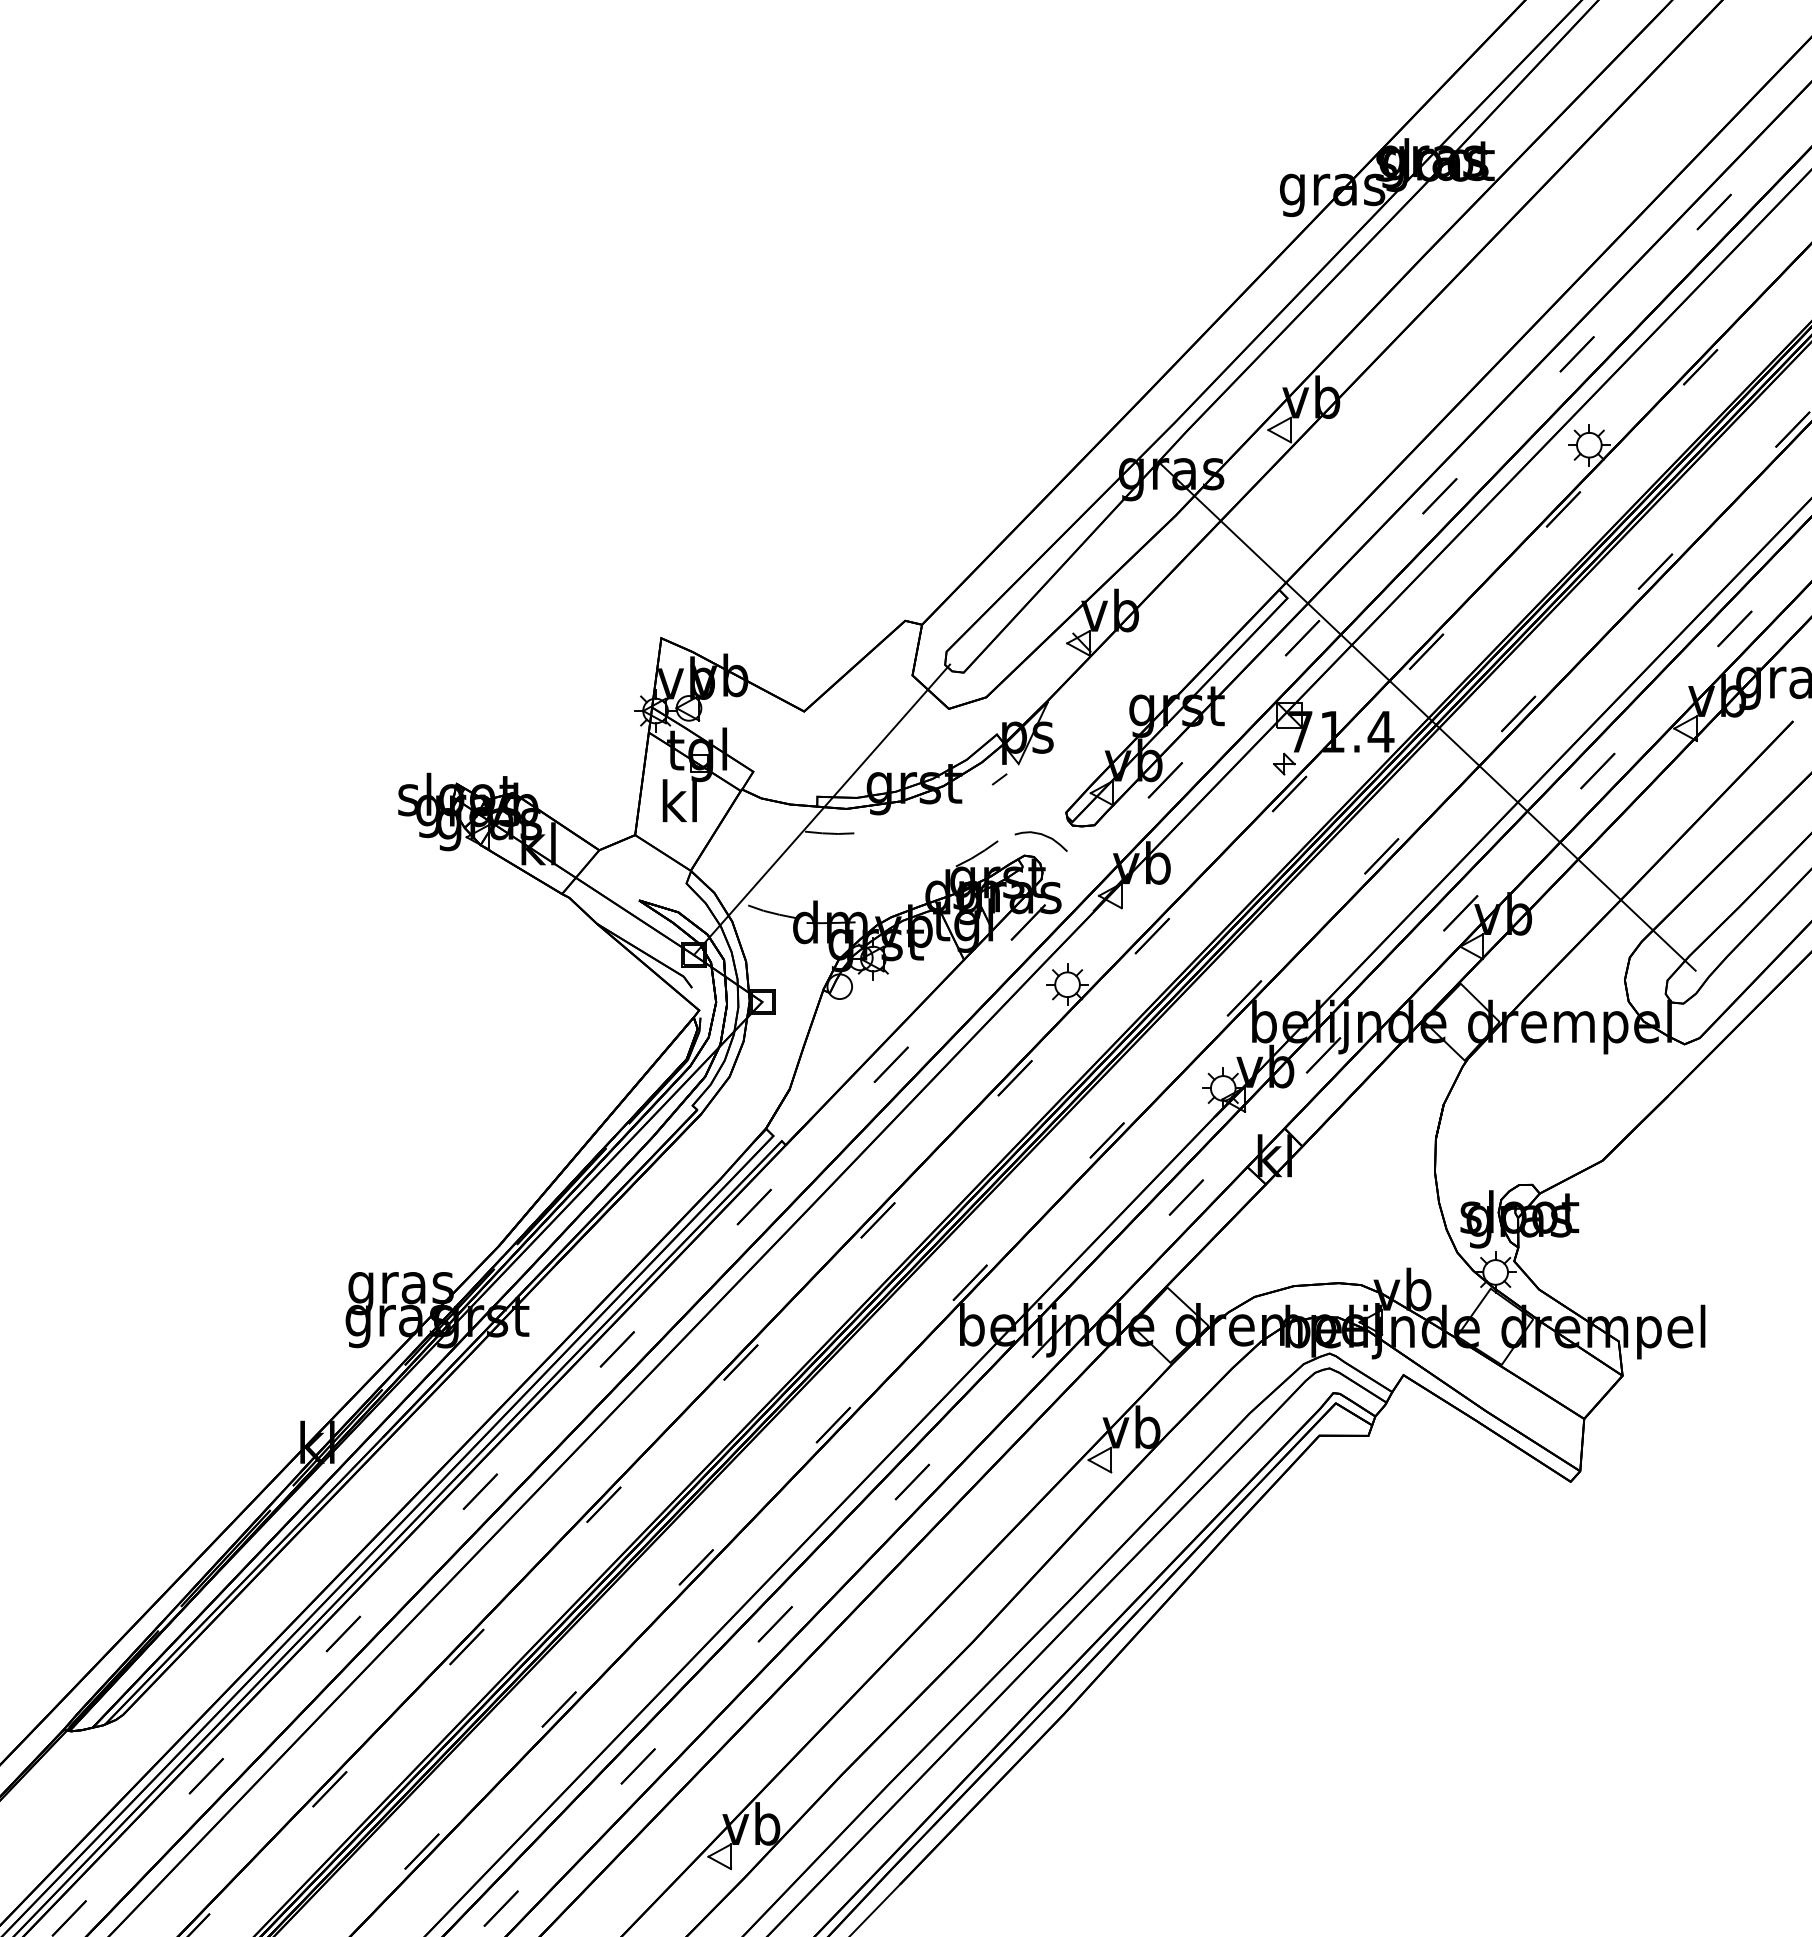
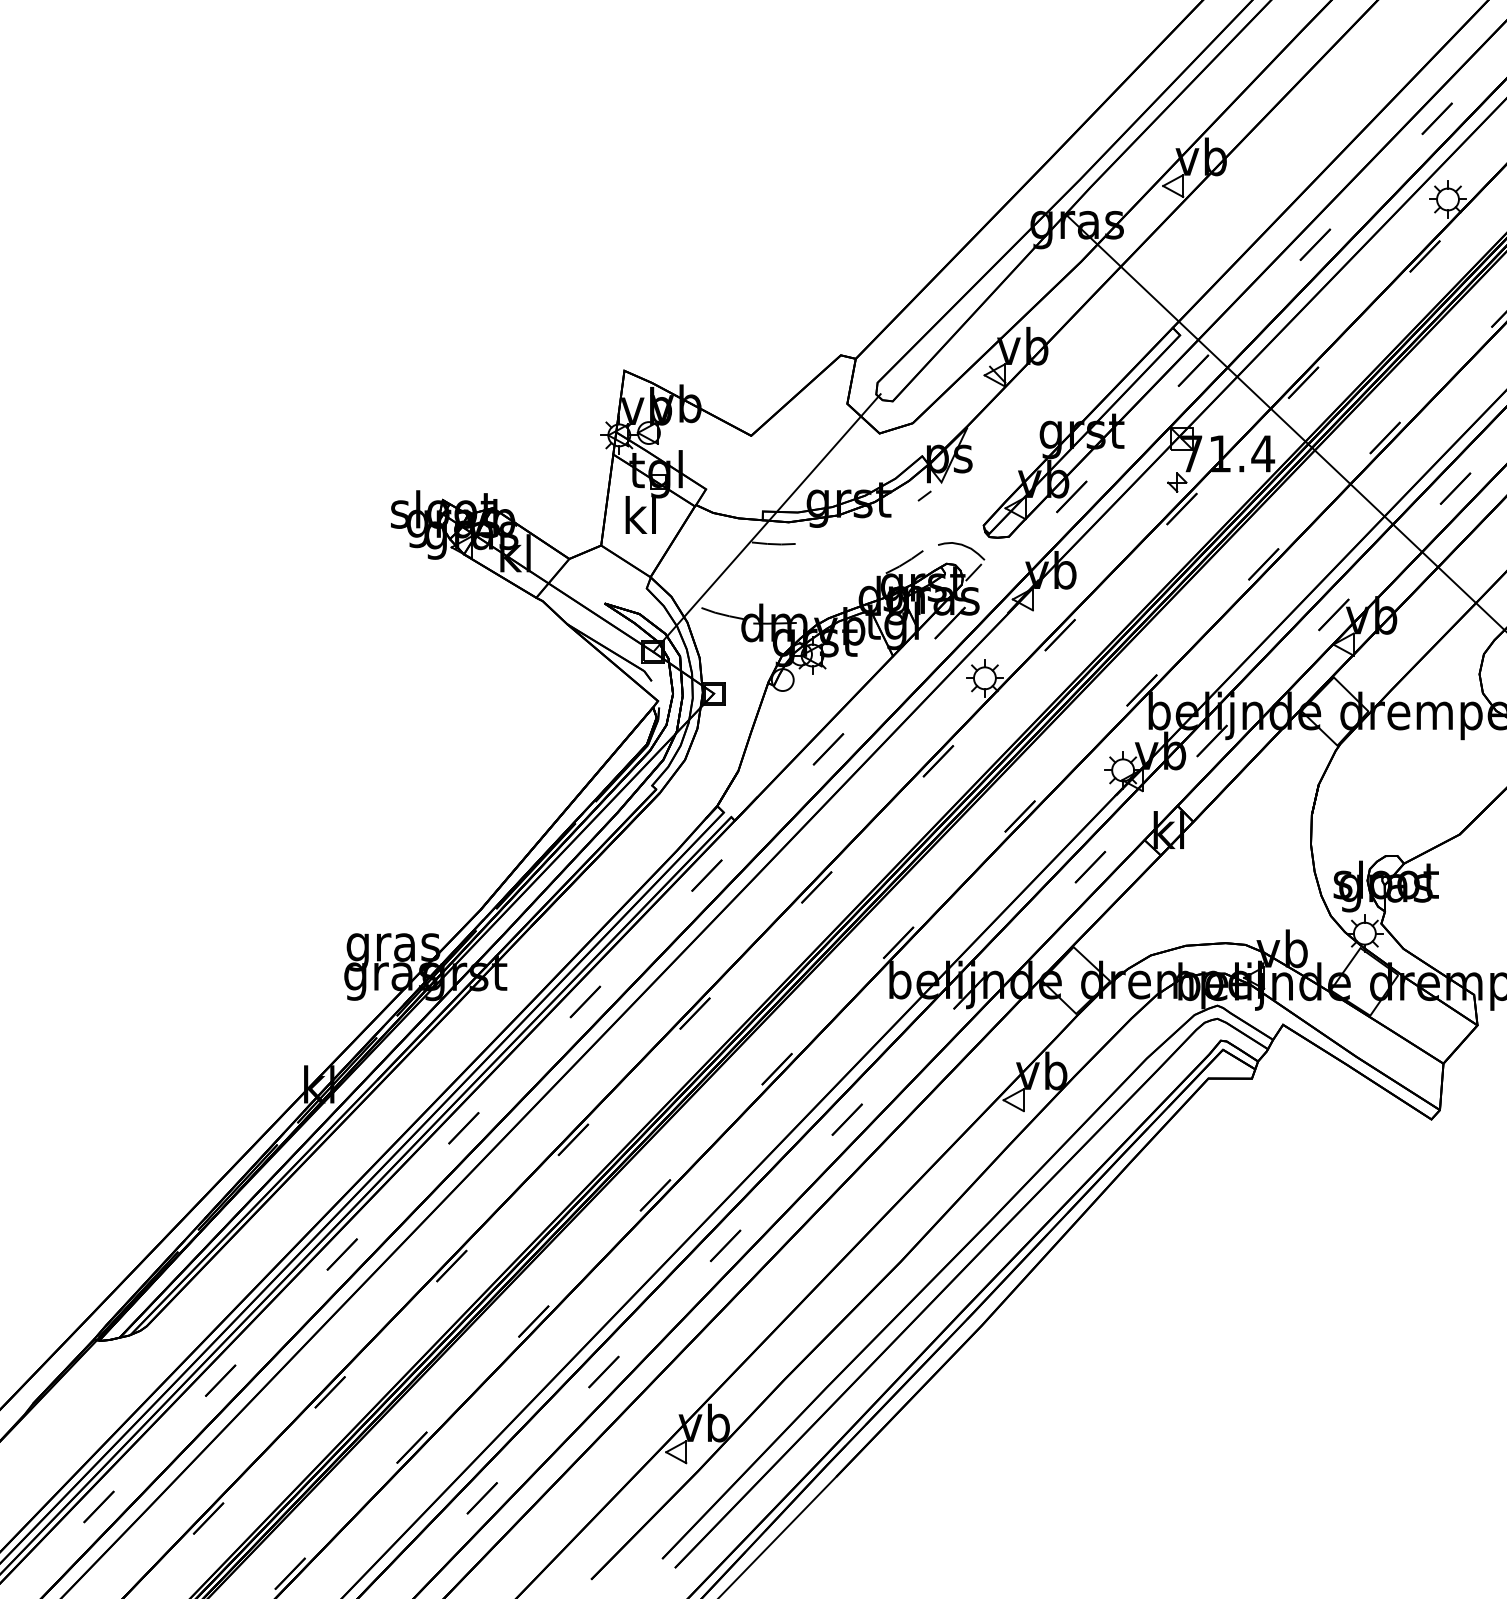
line: (1054, 865) -> (973, 572), added

